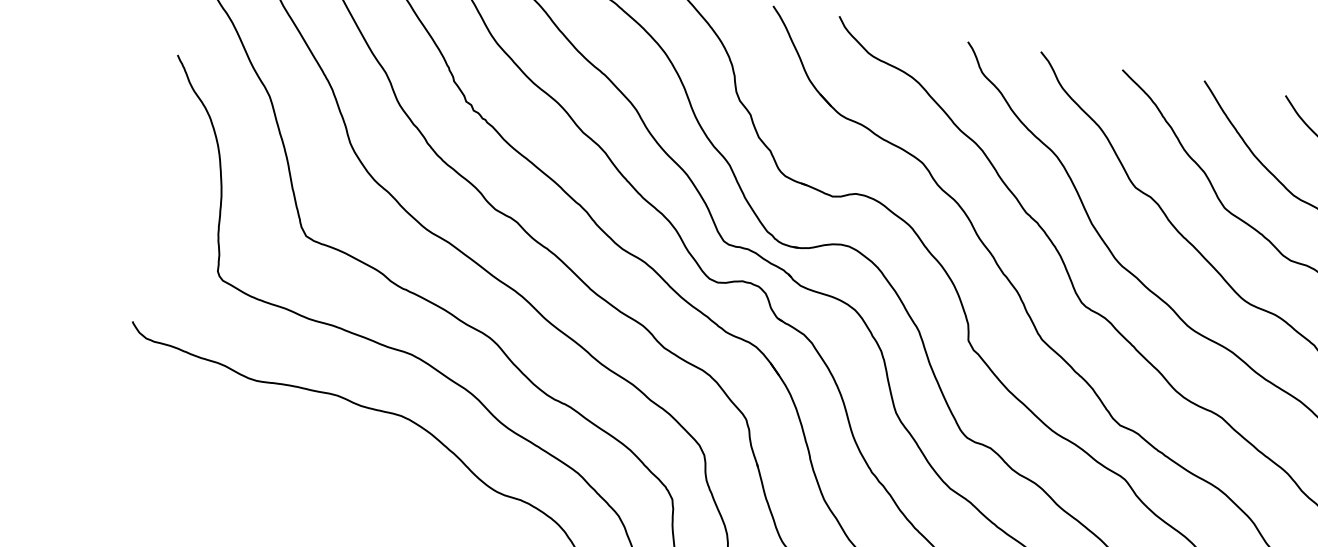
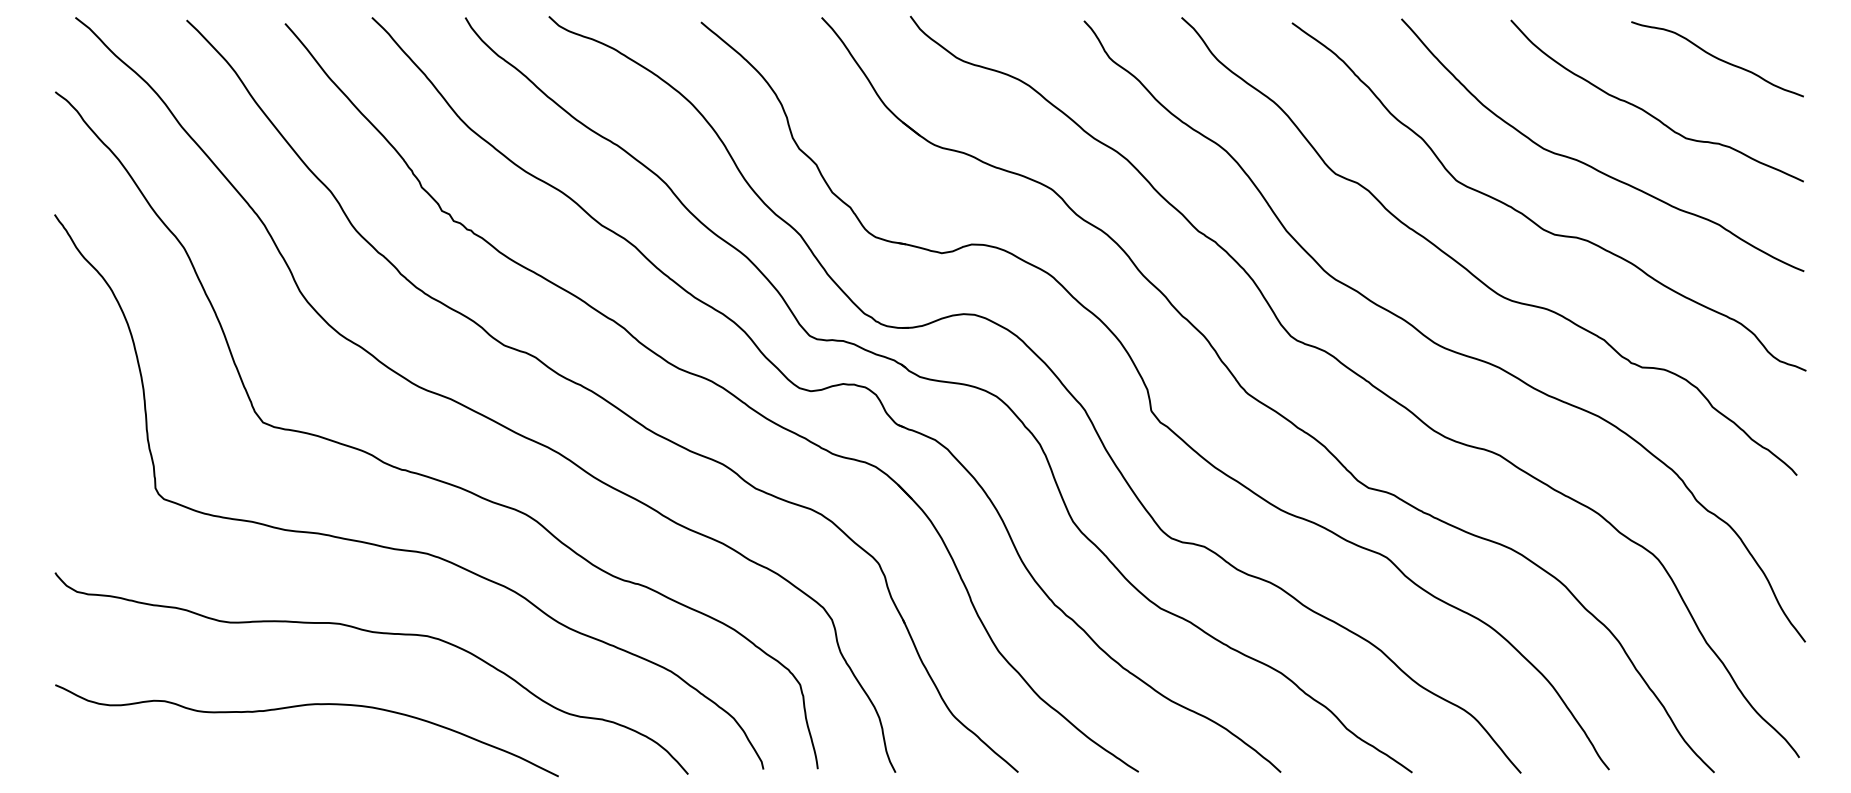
curve: (300, 452) -> (303, 706), added

